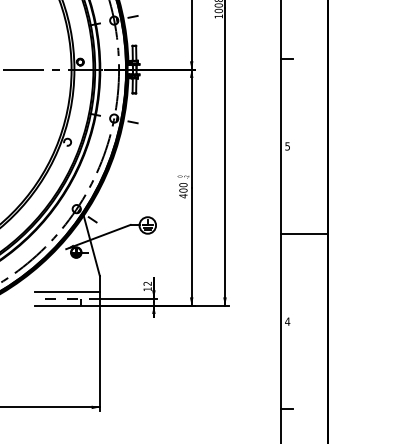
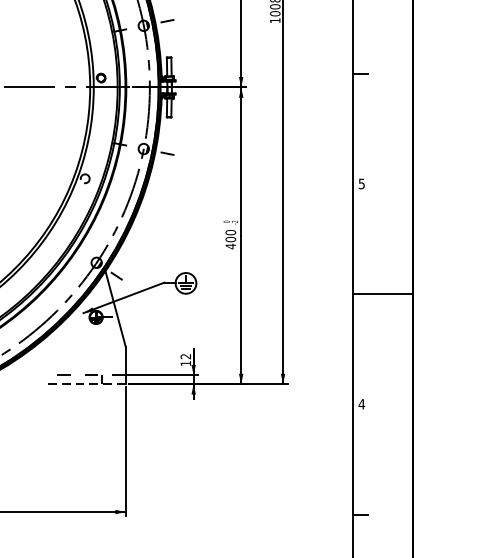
line: (67, 291) -> (85, 366), removed
line: (66, 305) -> (83, 383), solid -> dashed

